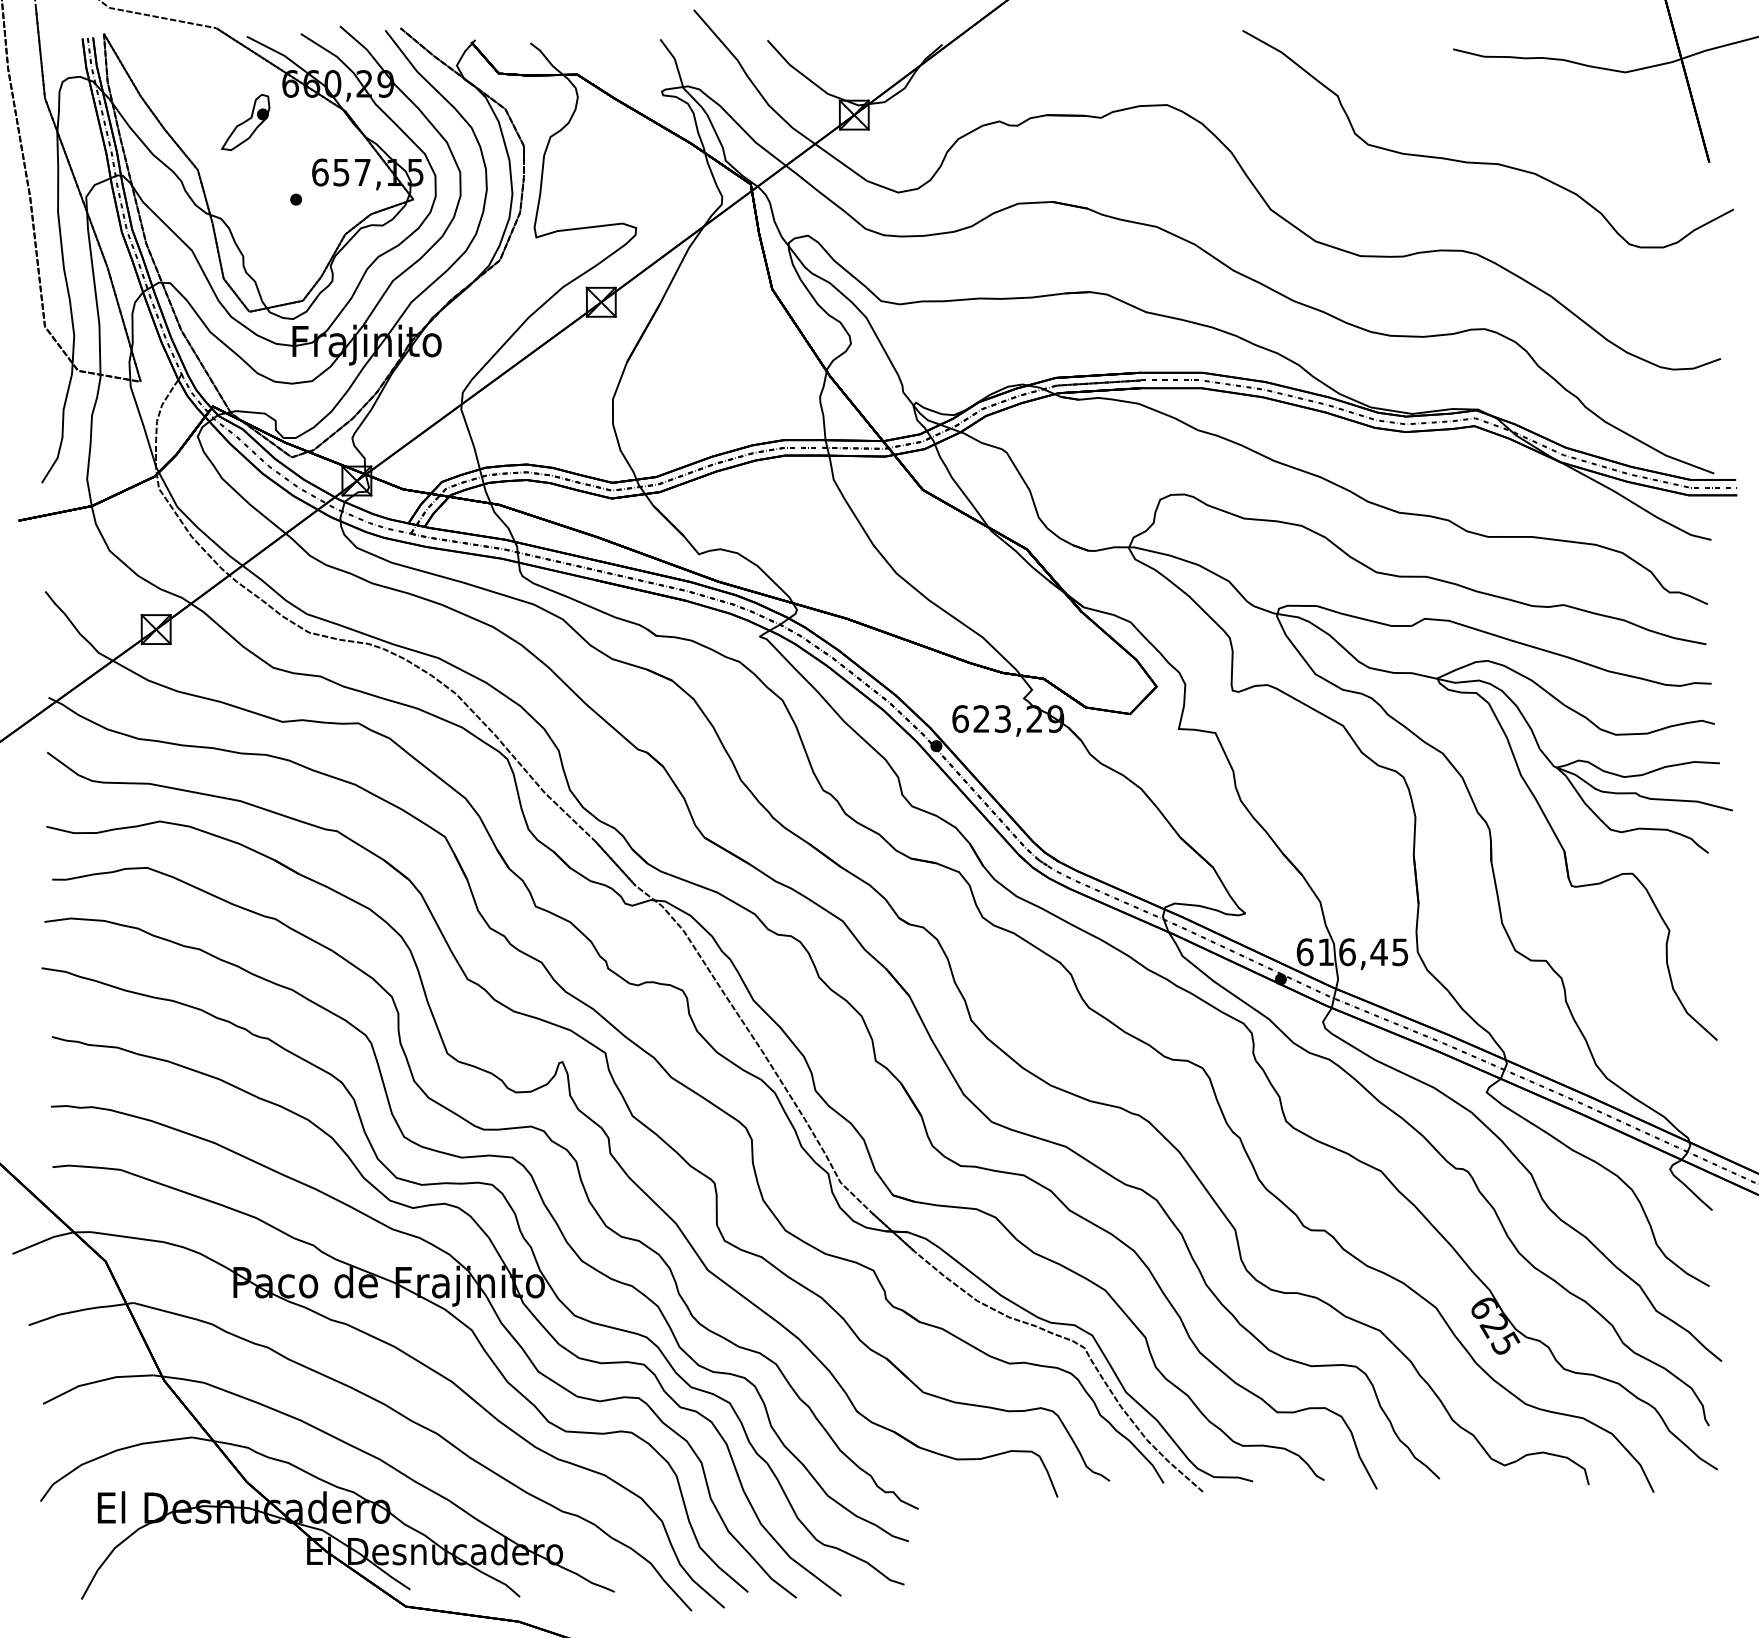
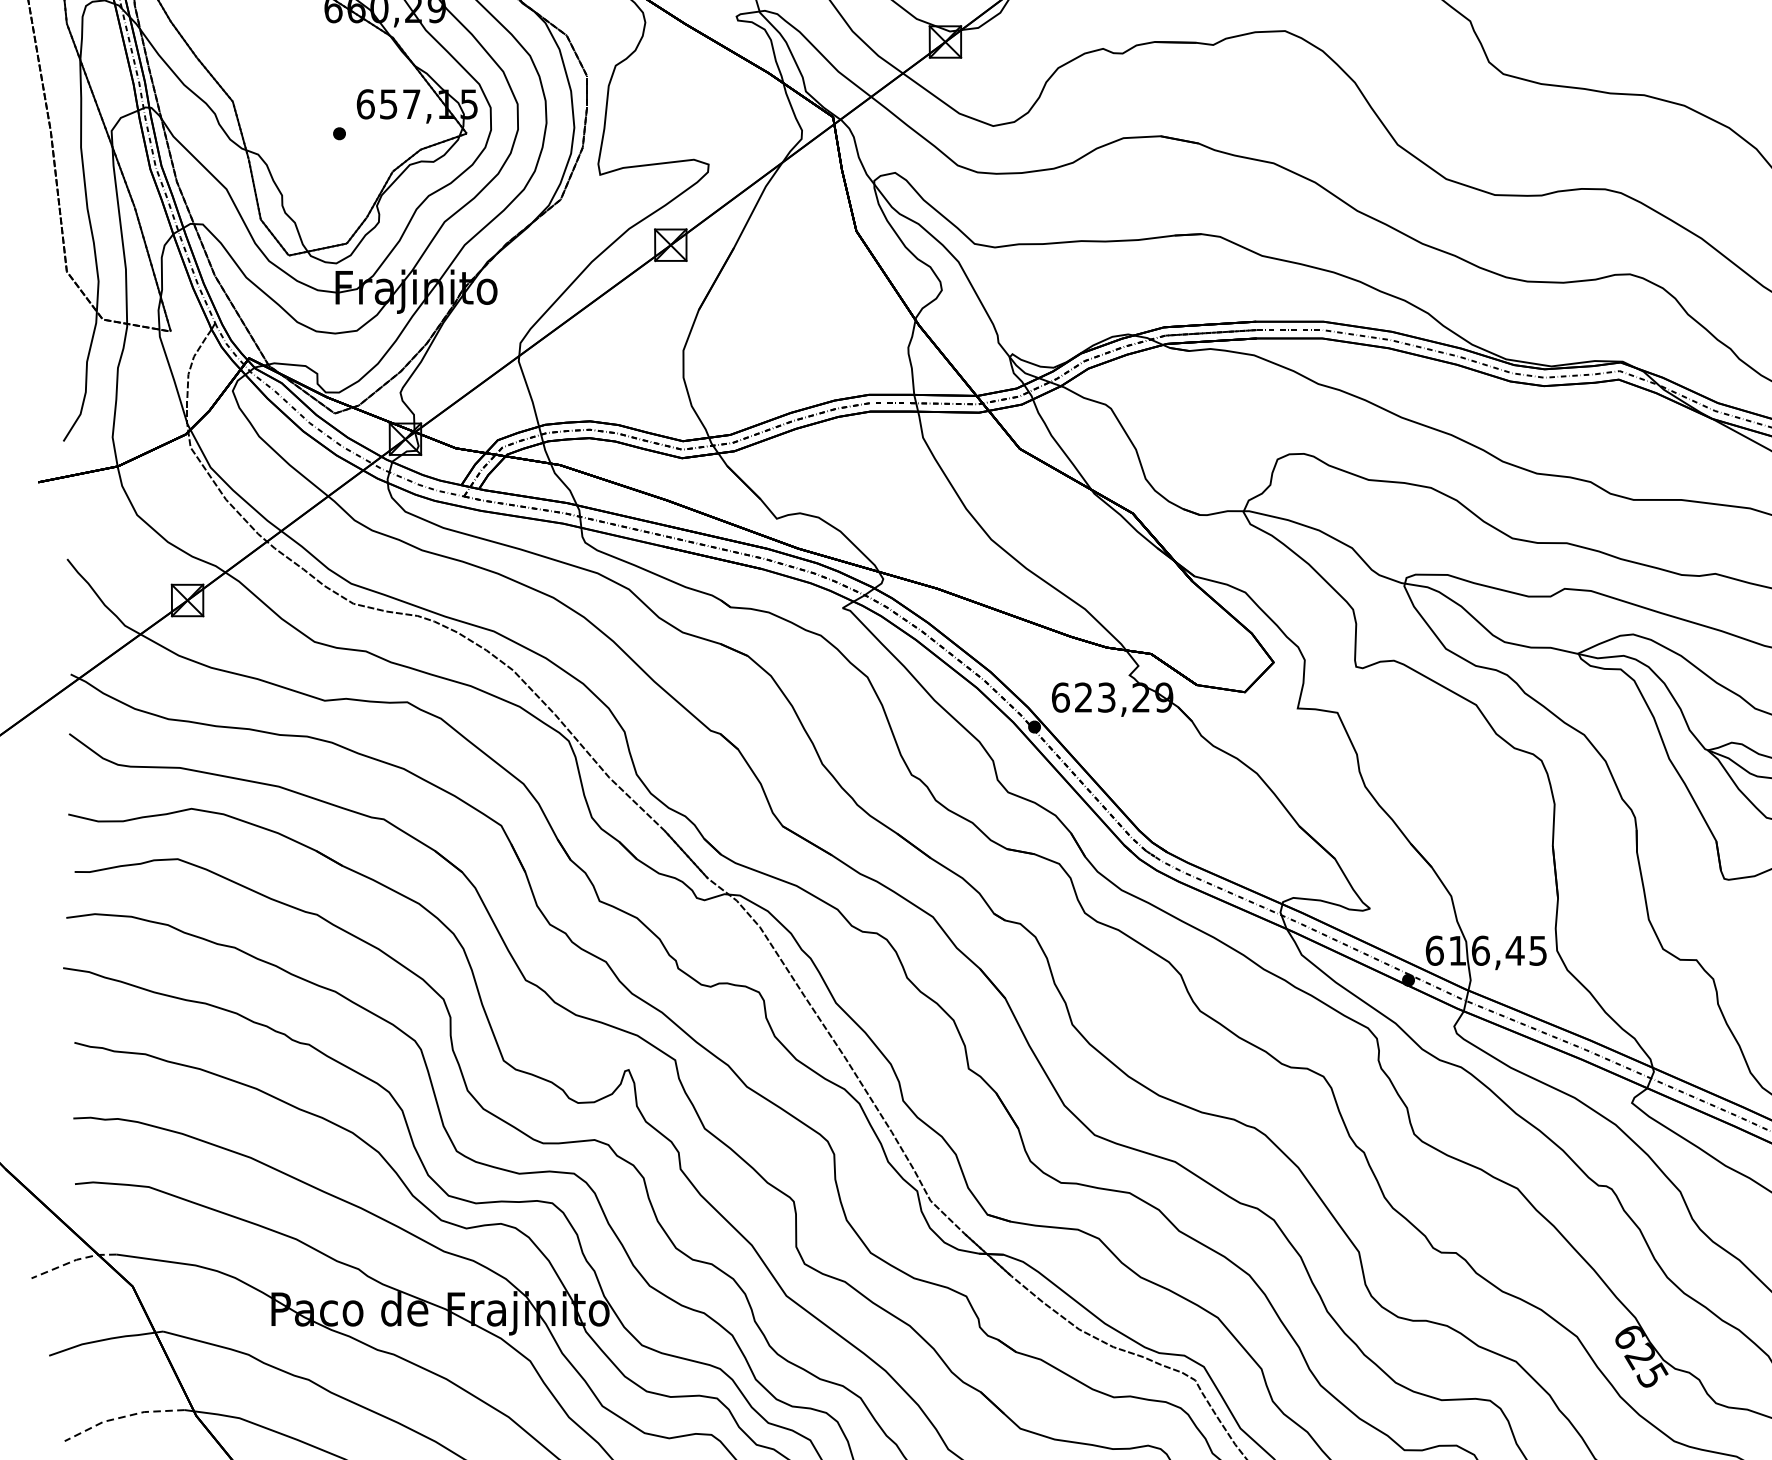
part: (245, 122) -> (284, 50), removed
line: (51, 1238) -> (73, 1261), solid -> dashed
line: (96, 1382) -> (122, 1417), solid -> dashed

